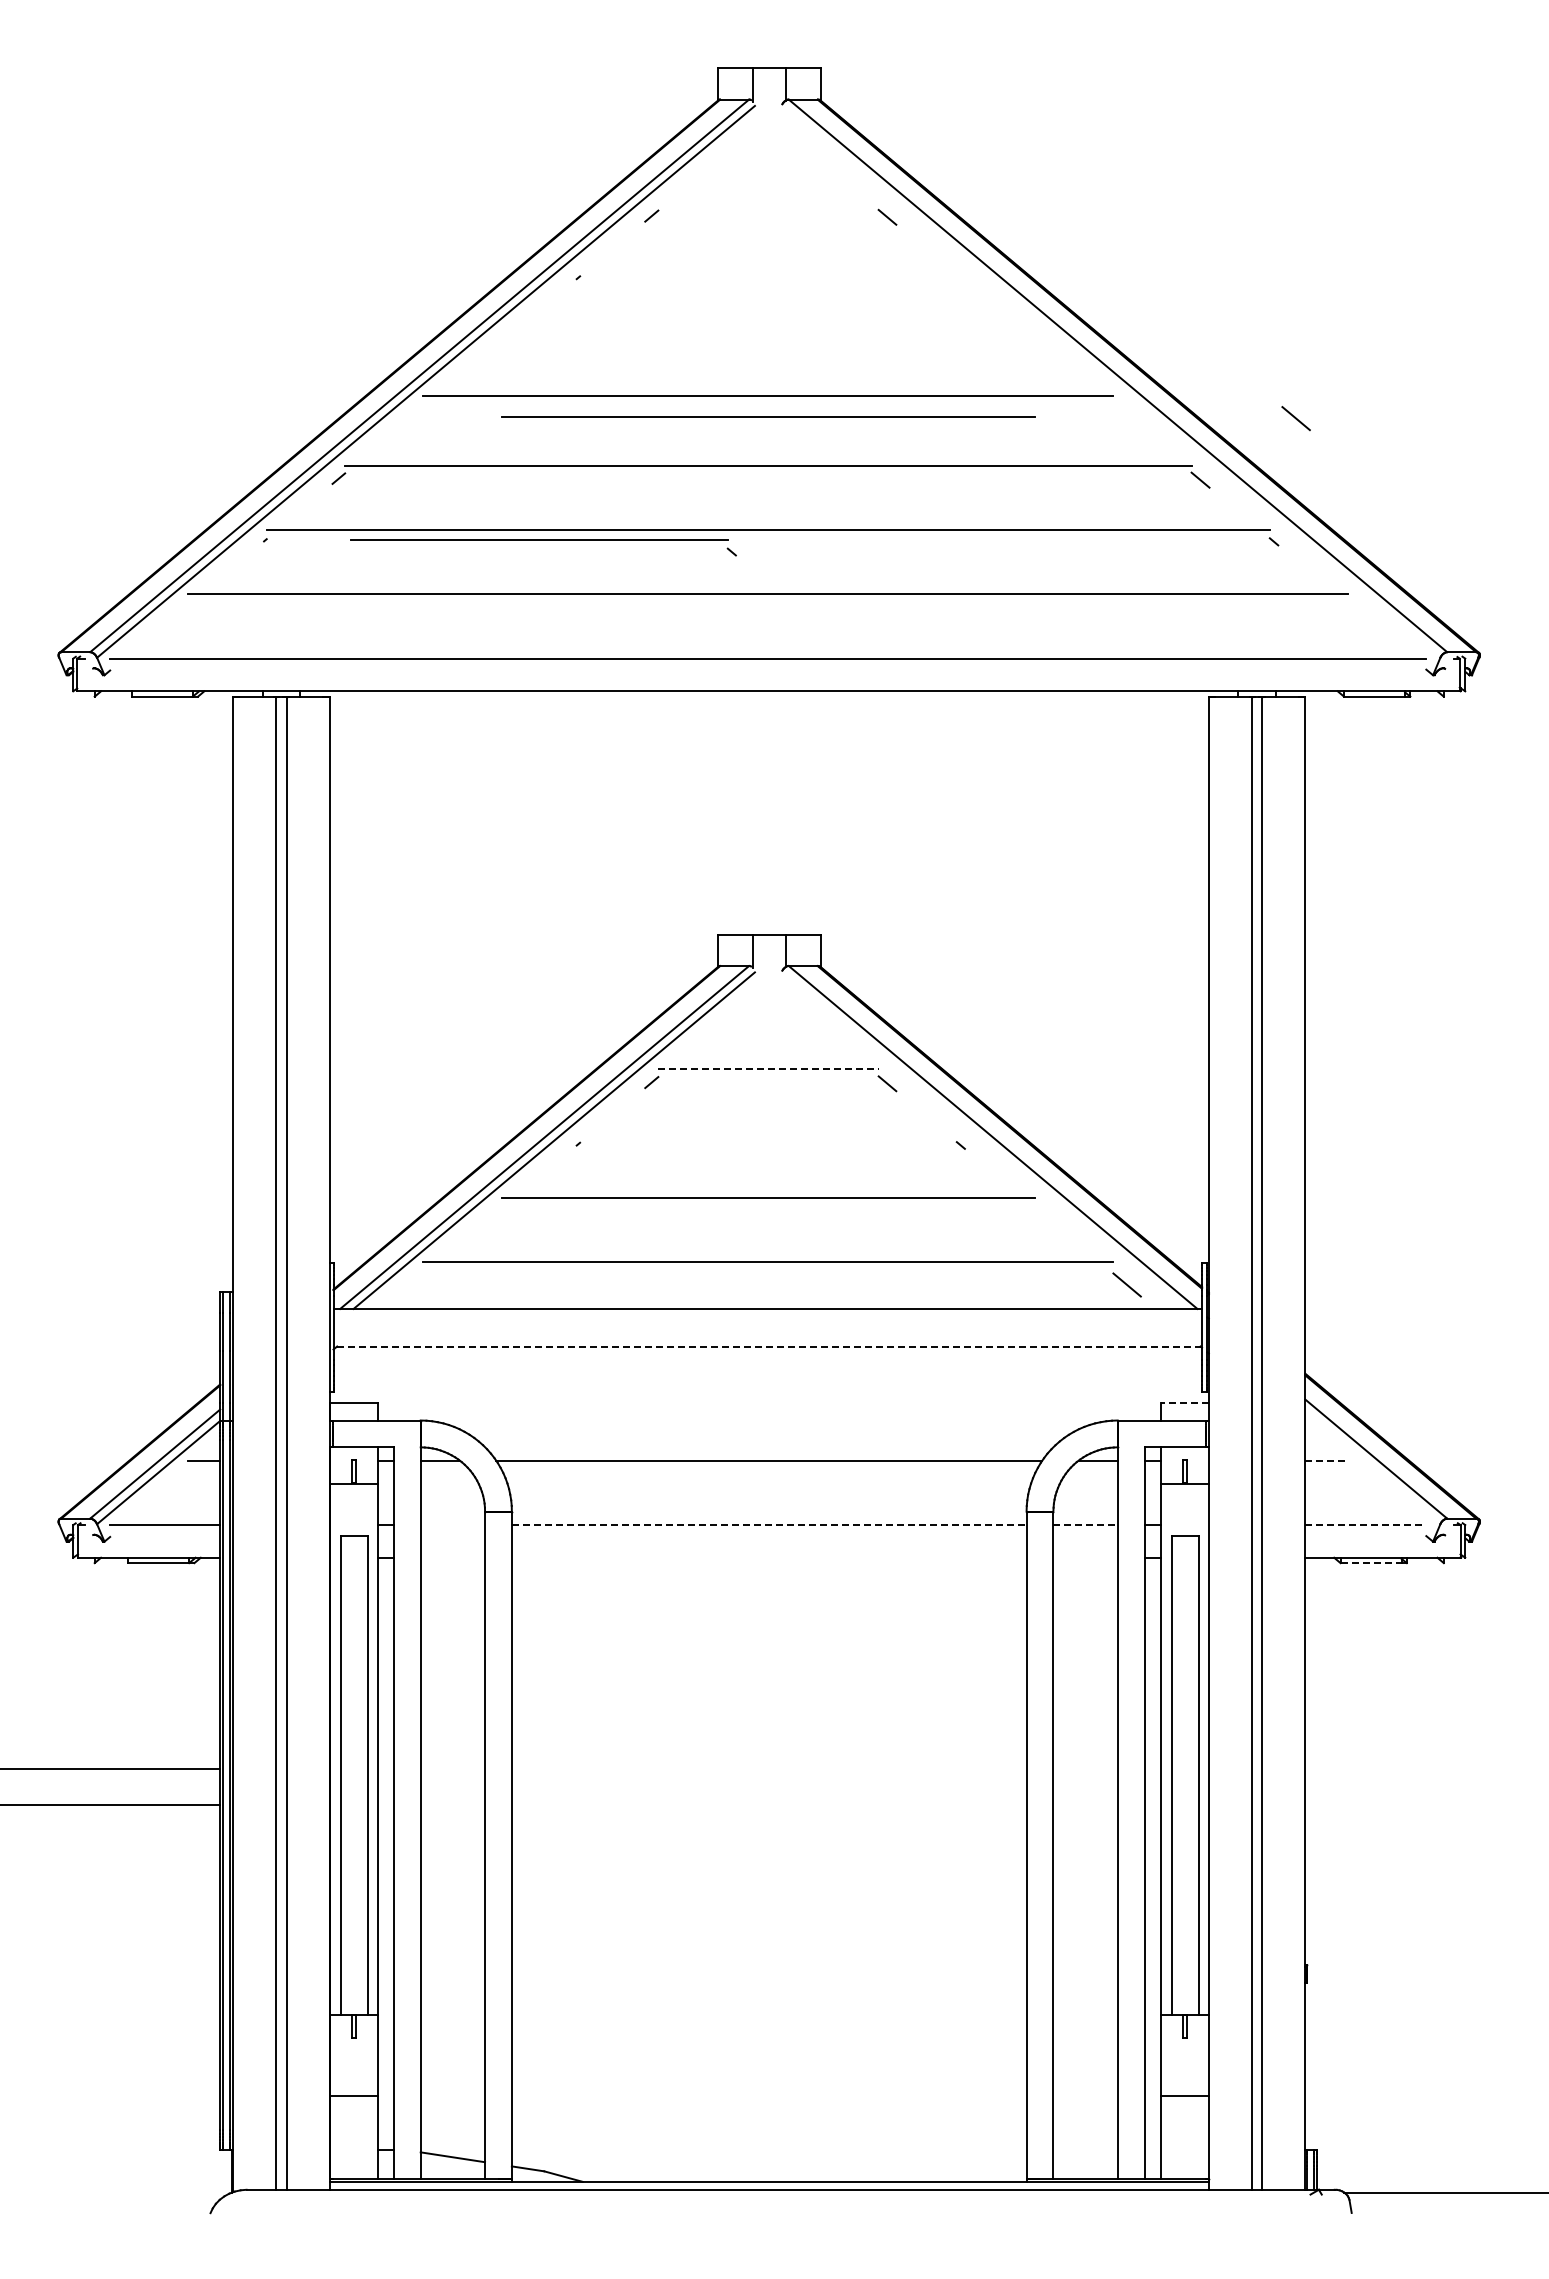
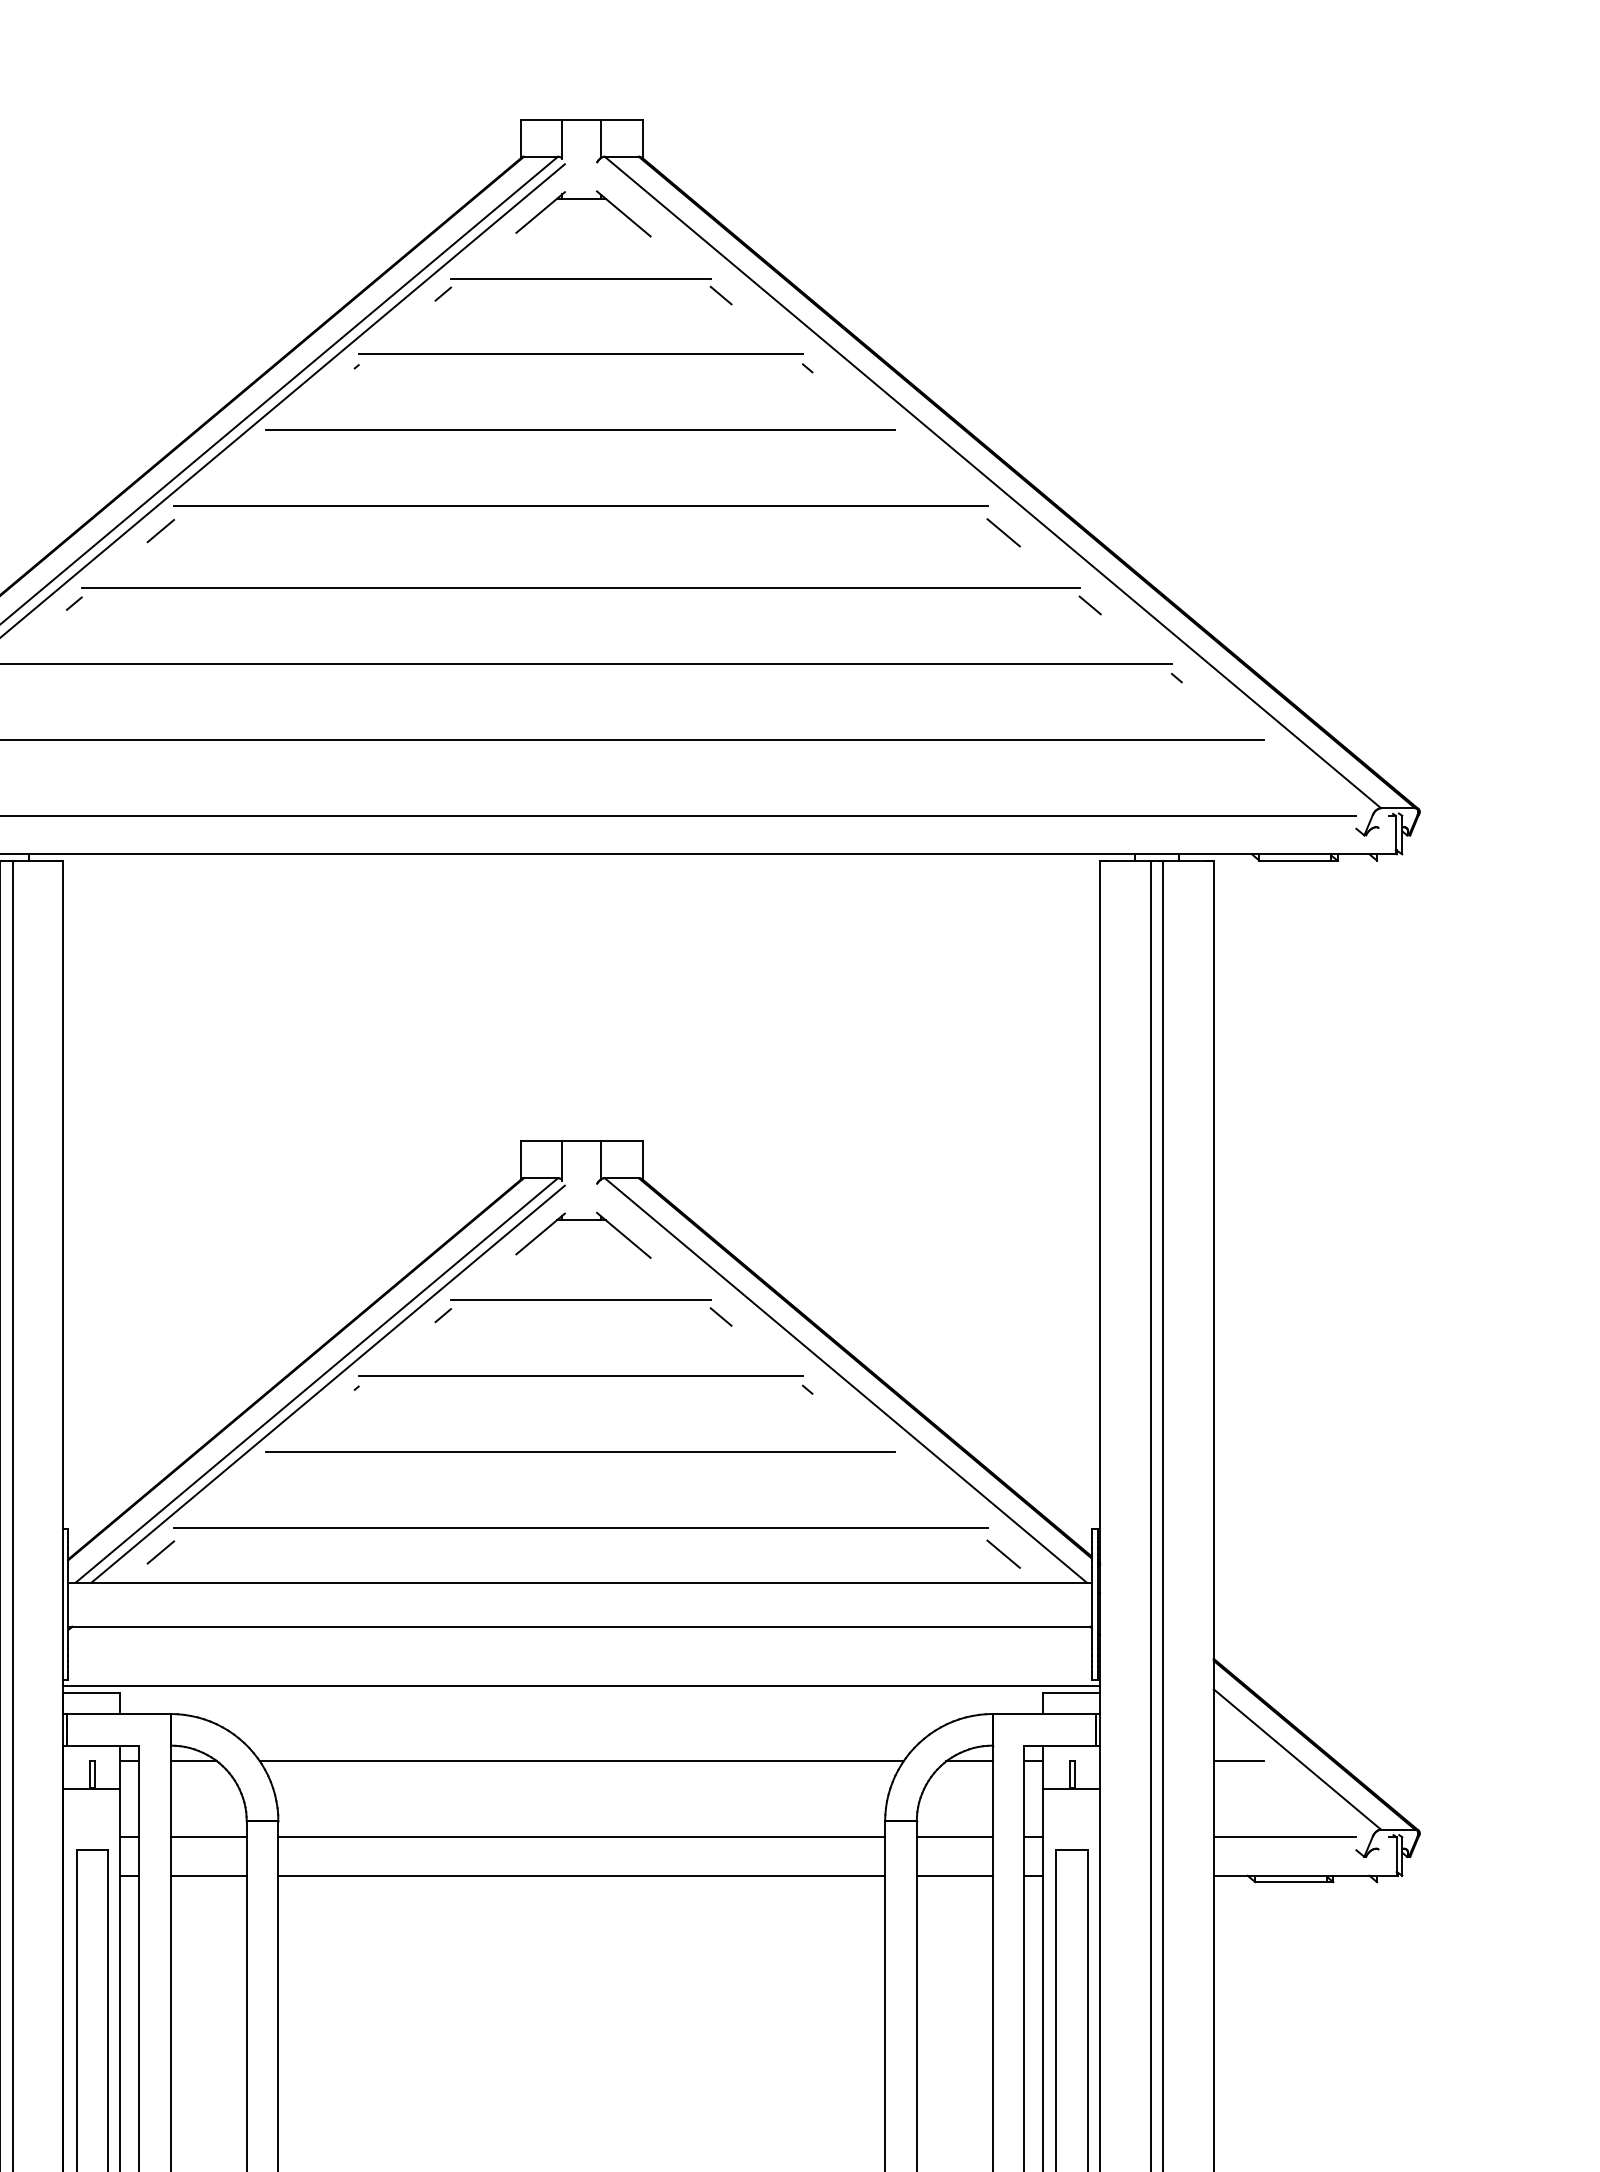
part: (770, 135) -> (583, 199), added
line: (768, 202) -> (580, 278), added
line: (412, 416) -> (161, 530), added
line: (768, 416) -> (580, 430), moved
line: (1295, 418) -> (1002, 532), moved
part: (543, 540) -> (585, 354), moved
part: (770, 1002) -> (583, 1221), added
line: (769, 1069) -> (582, 1300), dashed -> solid
line: (768, 1133) -> (580, 1375), added
line: (412, 1283) -> (161, 1552), added
line: (767, 1346) -> (579, 1626), dashed -> solid
line: (768, 1396) -> (580, 1685), added
line: (1184, 1402) -> (1071, 1692), dashed -> solid
line: (1327, 1460) -> (1239, 1761), dashed -> solid
line: (452, 1525) -> (208, 1837), added
line: (769, 1525) -> (582, 1837), dashed -> solid
line: (1086, 1525) -> (955, 1837), dashed -> solid
line: (1366, 1525) -> (1285, 1837), dashed -> solid
line: (452, 1557) -> (208, 1875), added
line: (768, 1557) -> (580, 1875), added
line: (1085, 1557) -> (954, 1875), added
line: (1371, 1563) -> (1291, 1882), dashed -> solid

